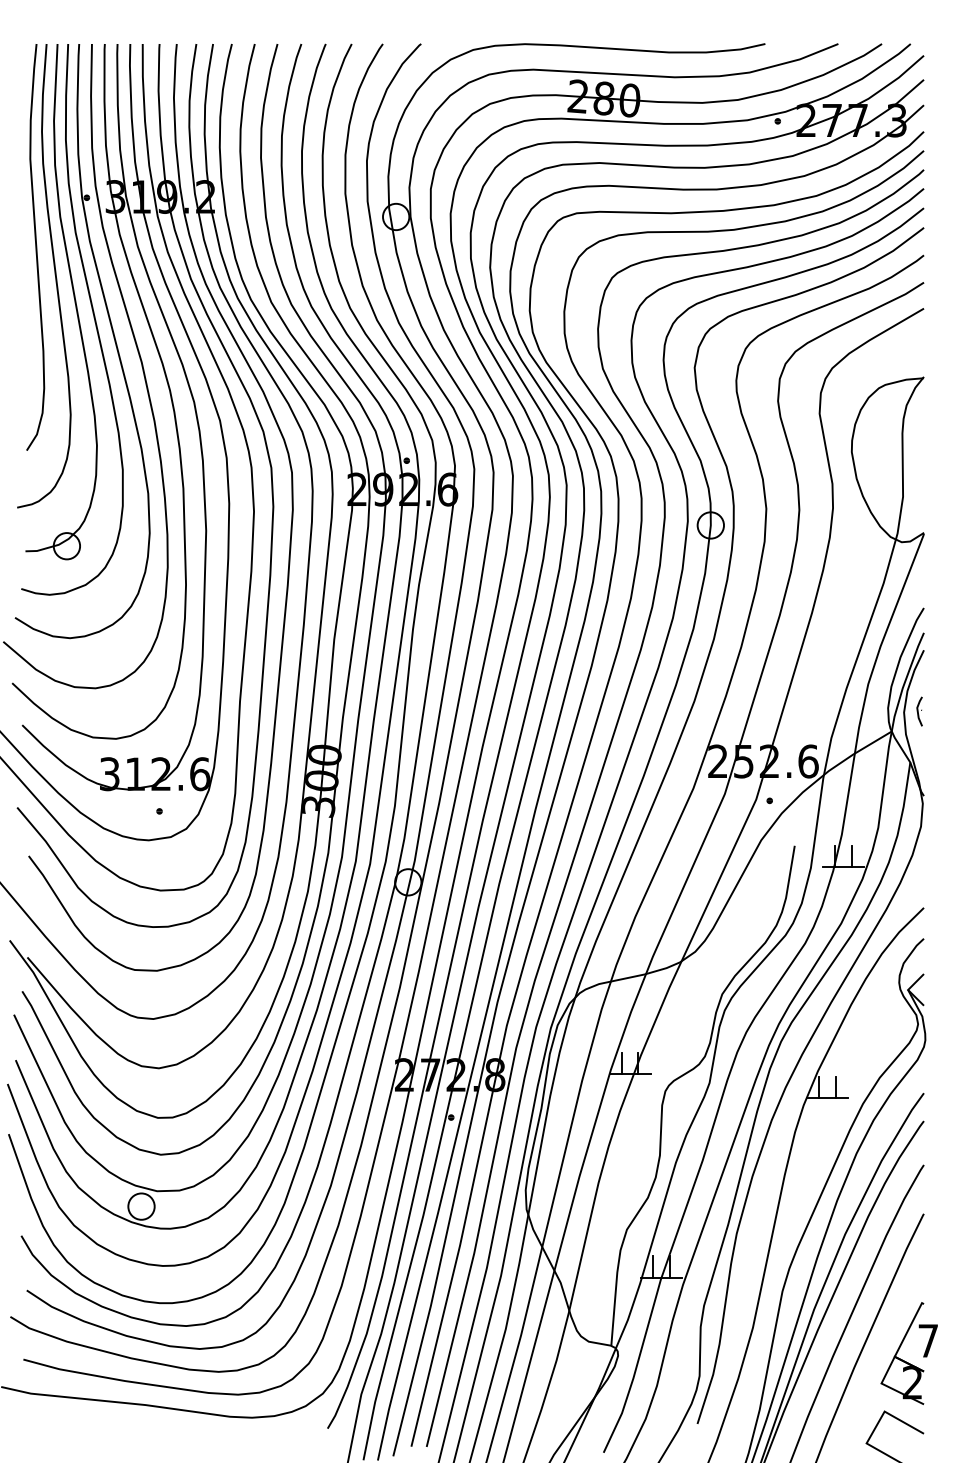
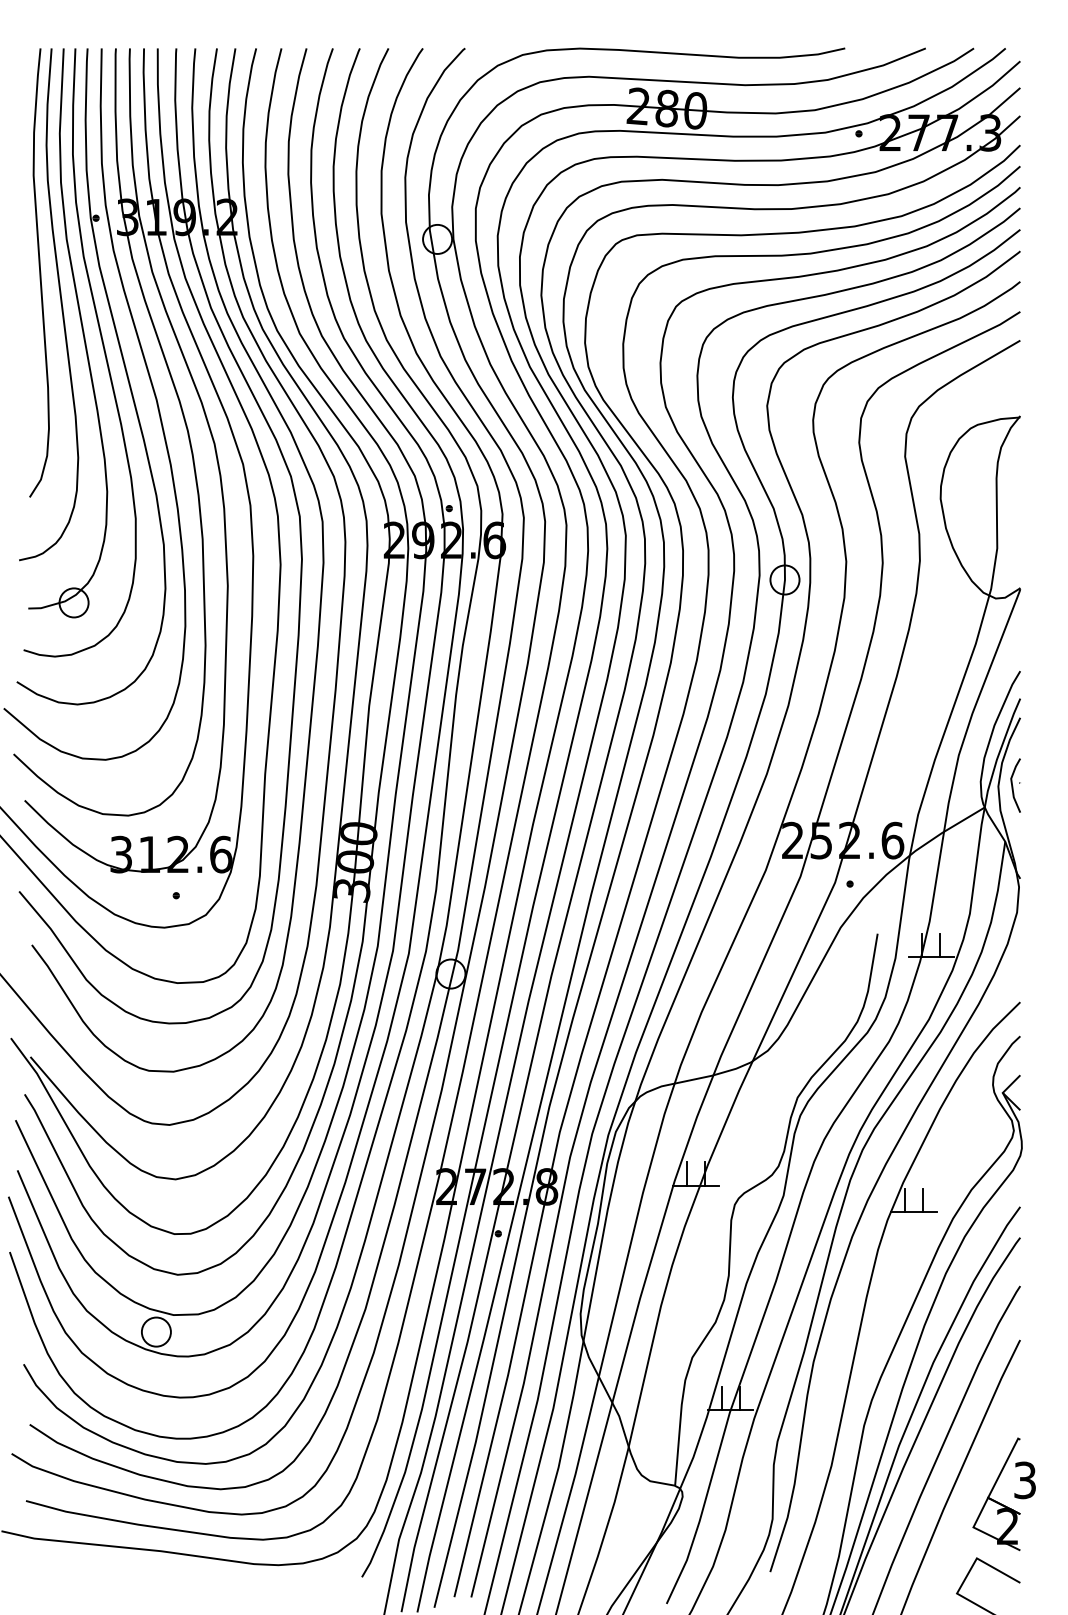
part: (919, 711) -> (1015, 785), size x1.67
text: (927, 1341) -> (1024, 1480), 7 -> 3

